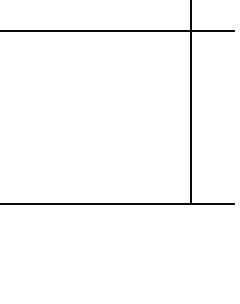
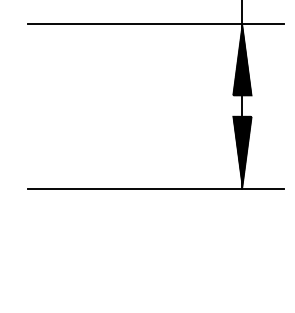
hatch: (189, 68) -> (241, 59), added
hatch: (189, 166) -> (241, 152), added

